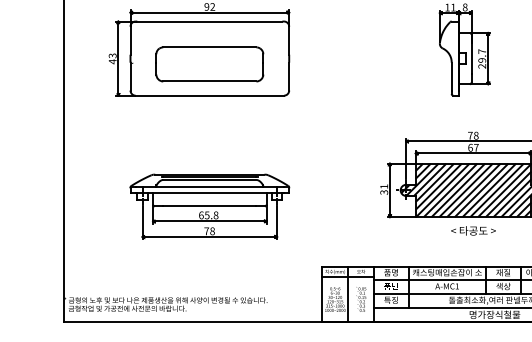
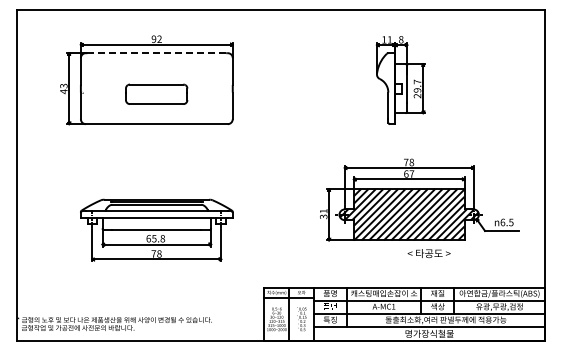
line: (209, 21) -> (156, 53), solid -> dashed
part: (209, 64) -> (156, 94), size x0.6
text: (472, 230) -> (428, 253), moved

